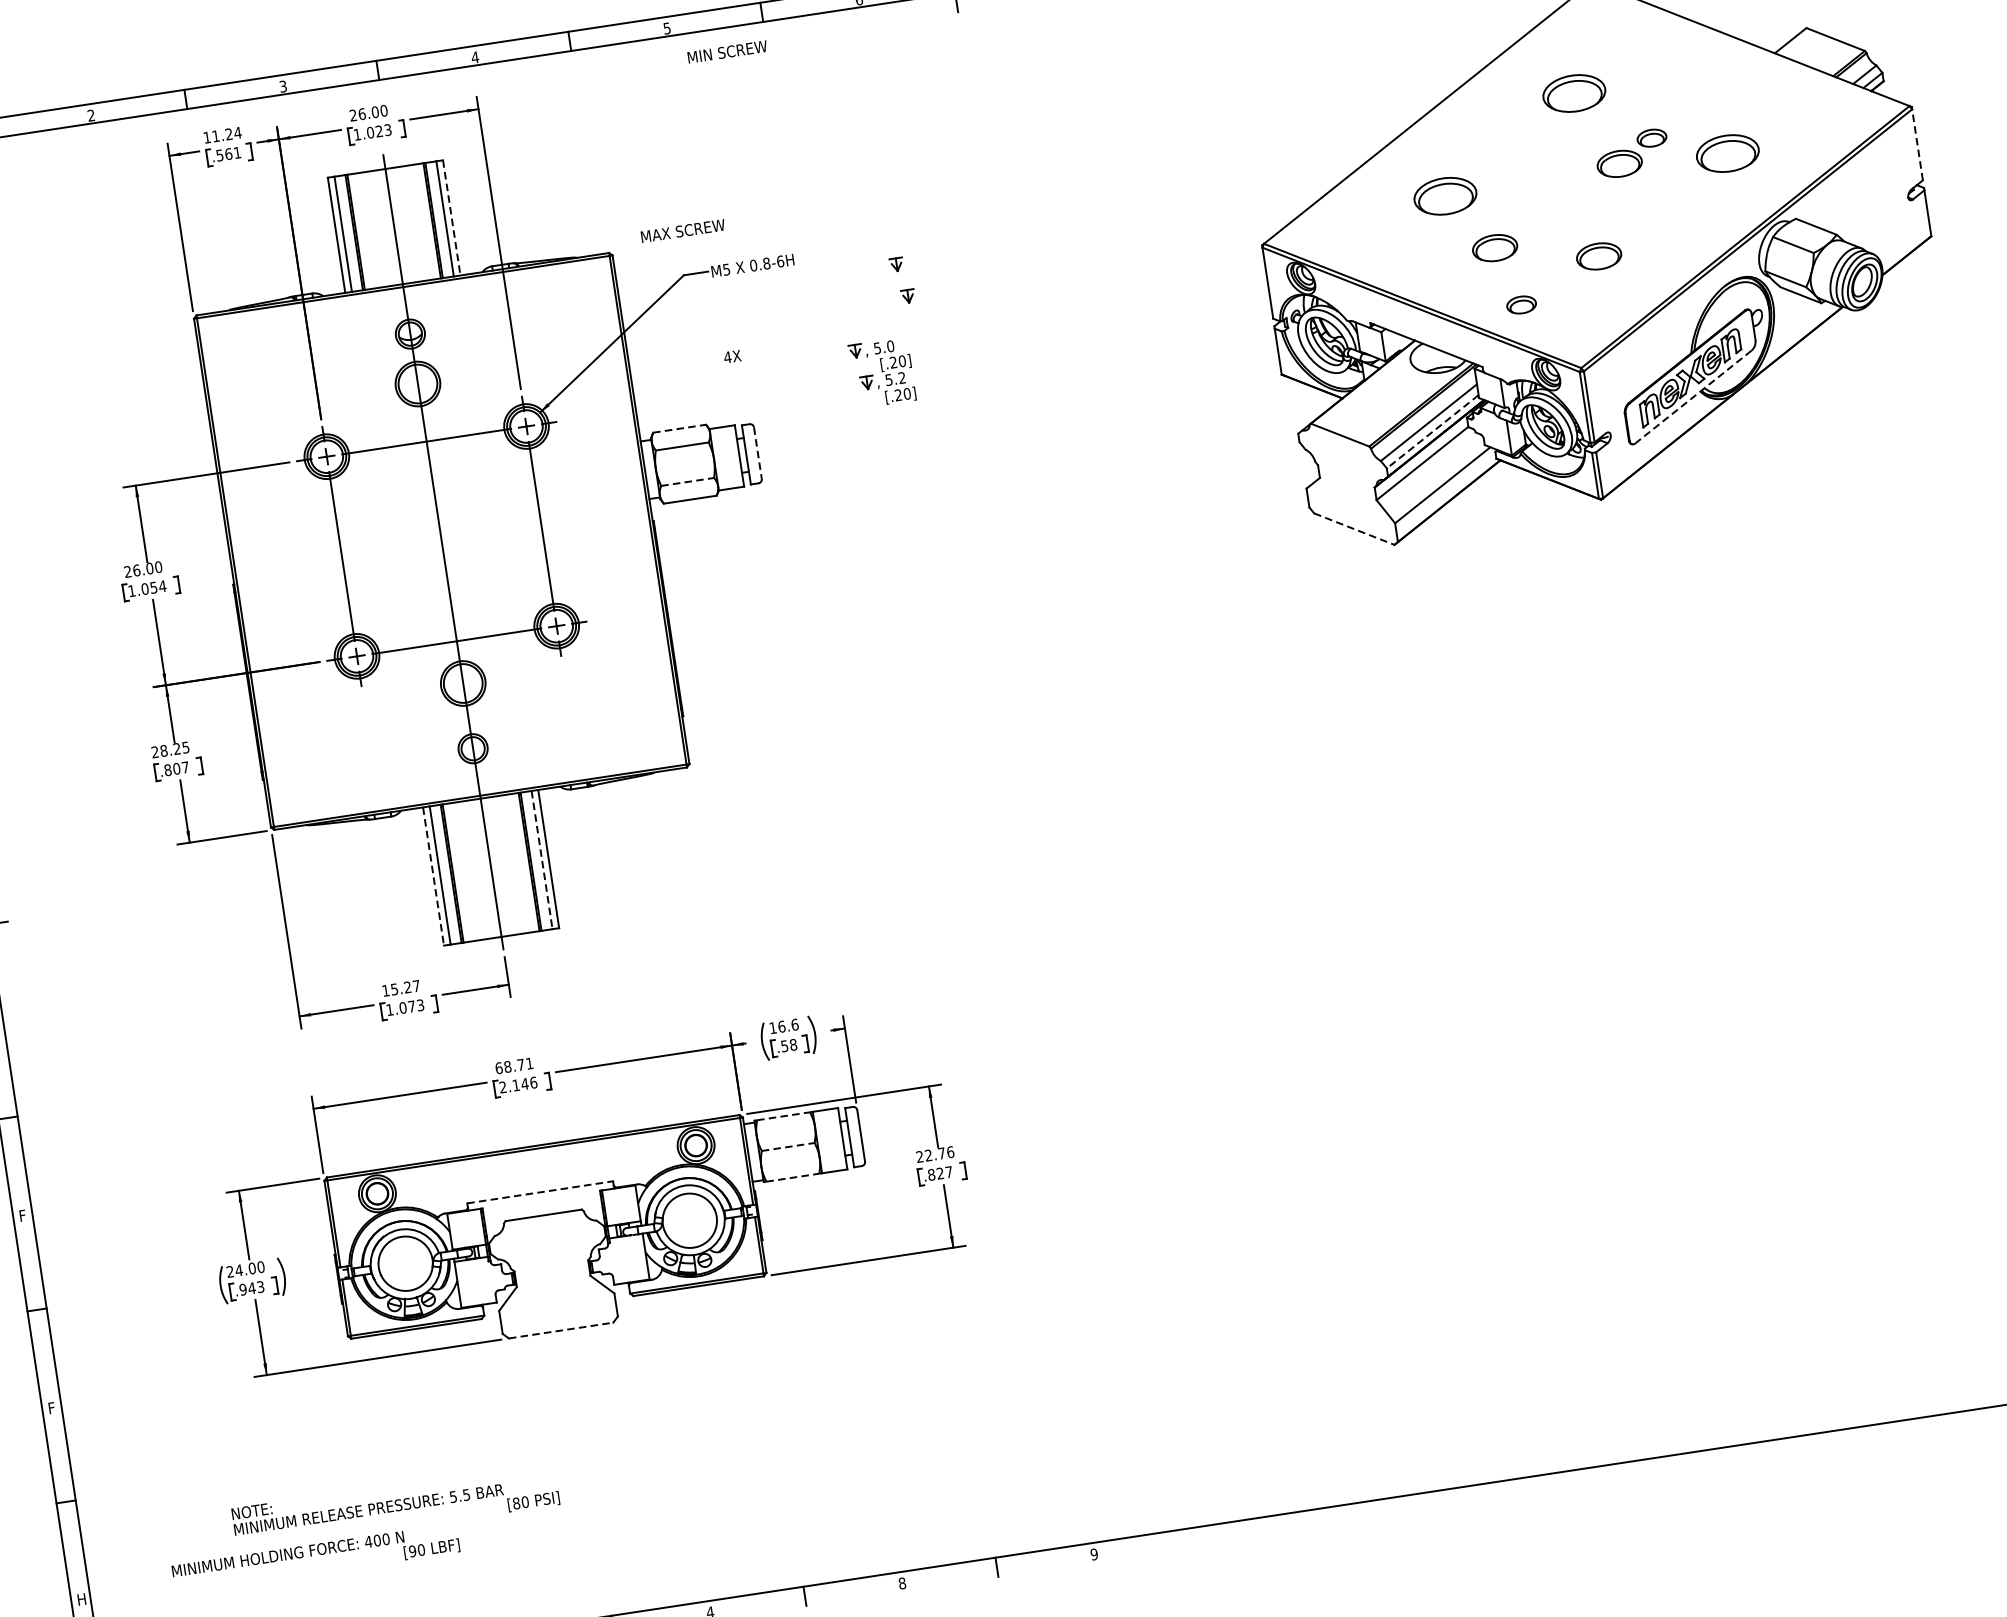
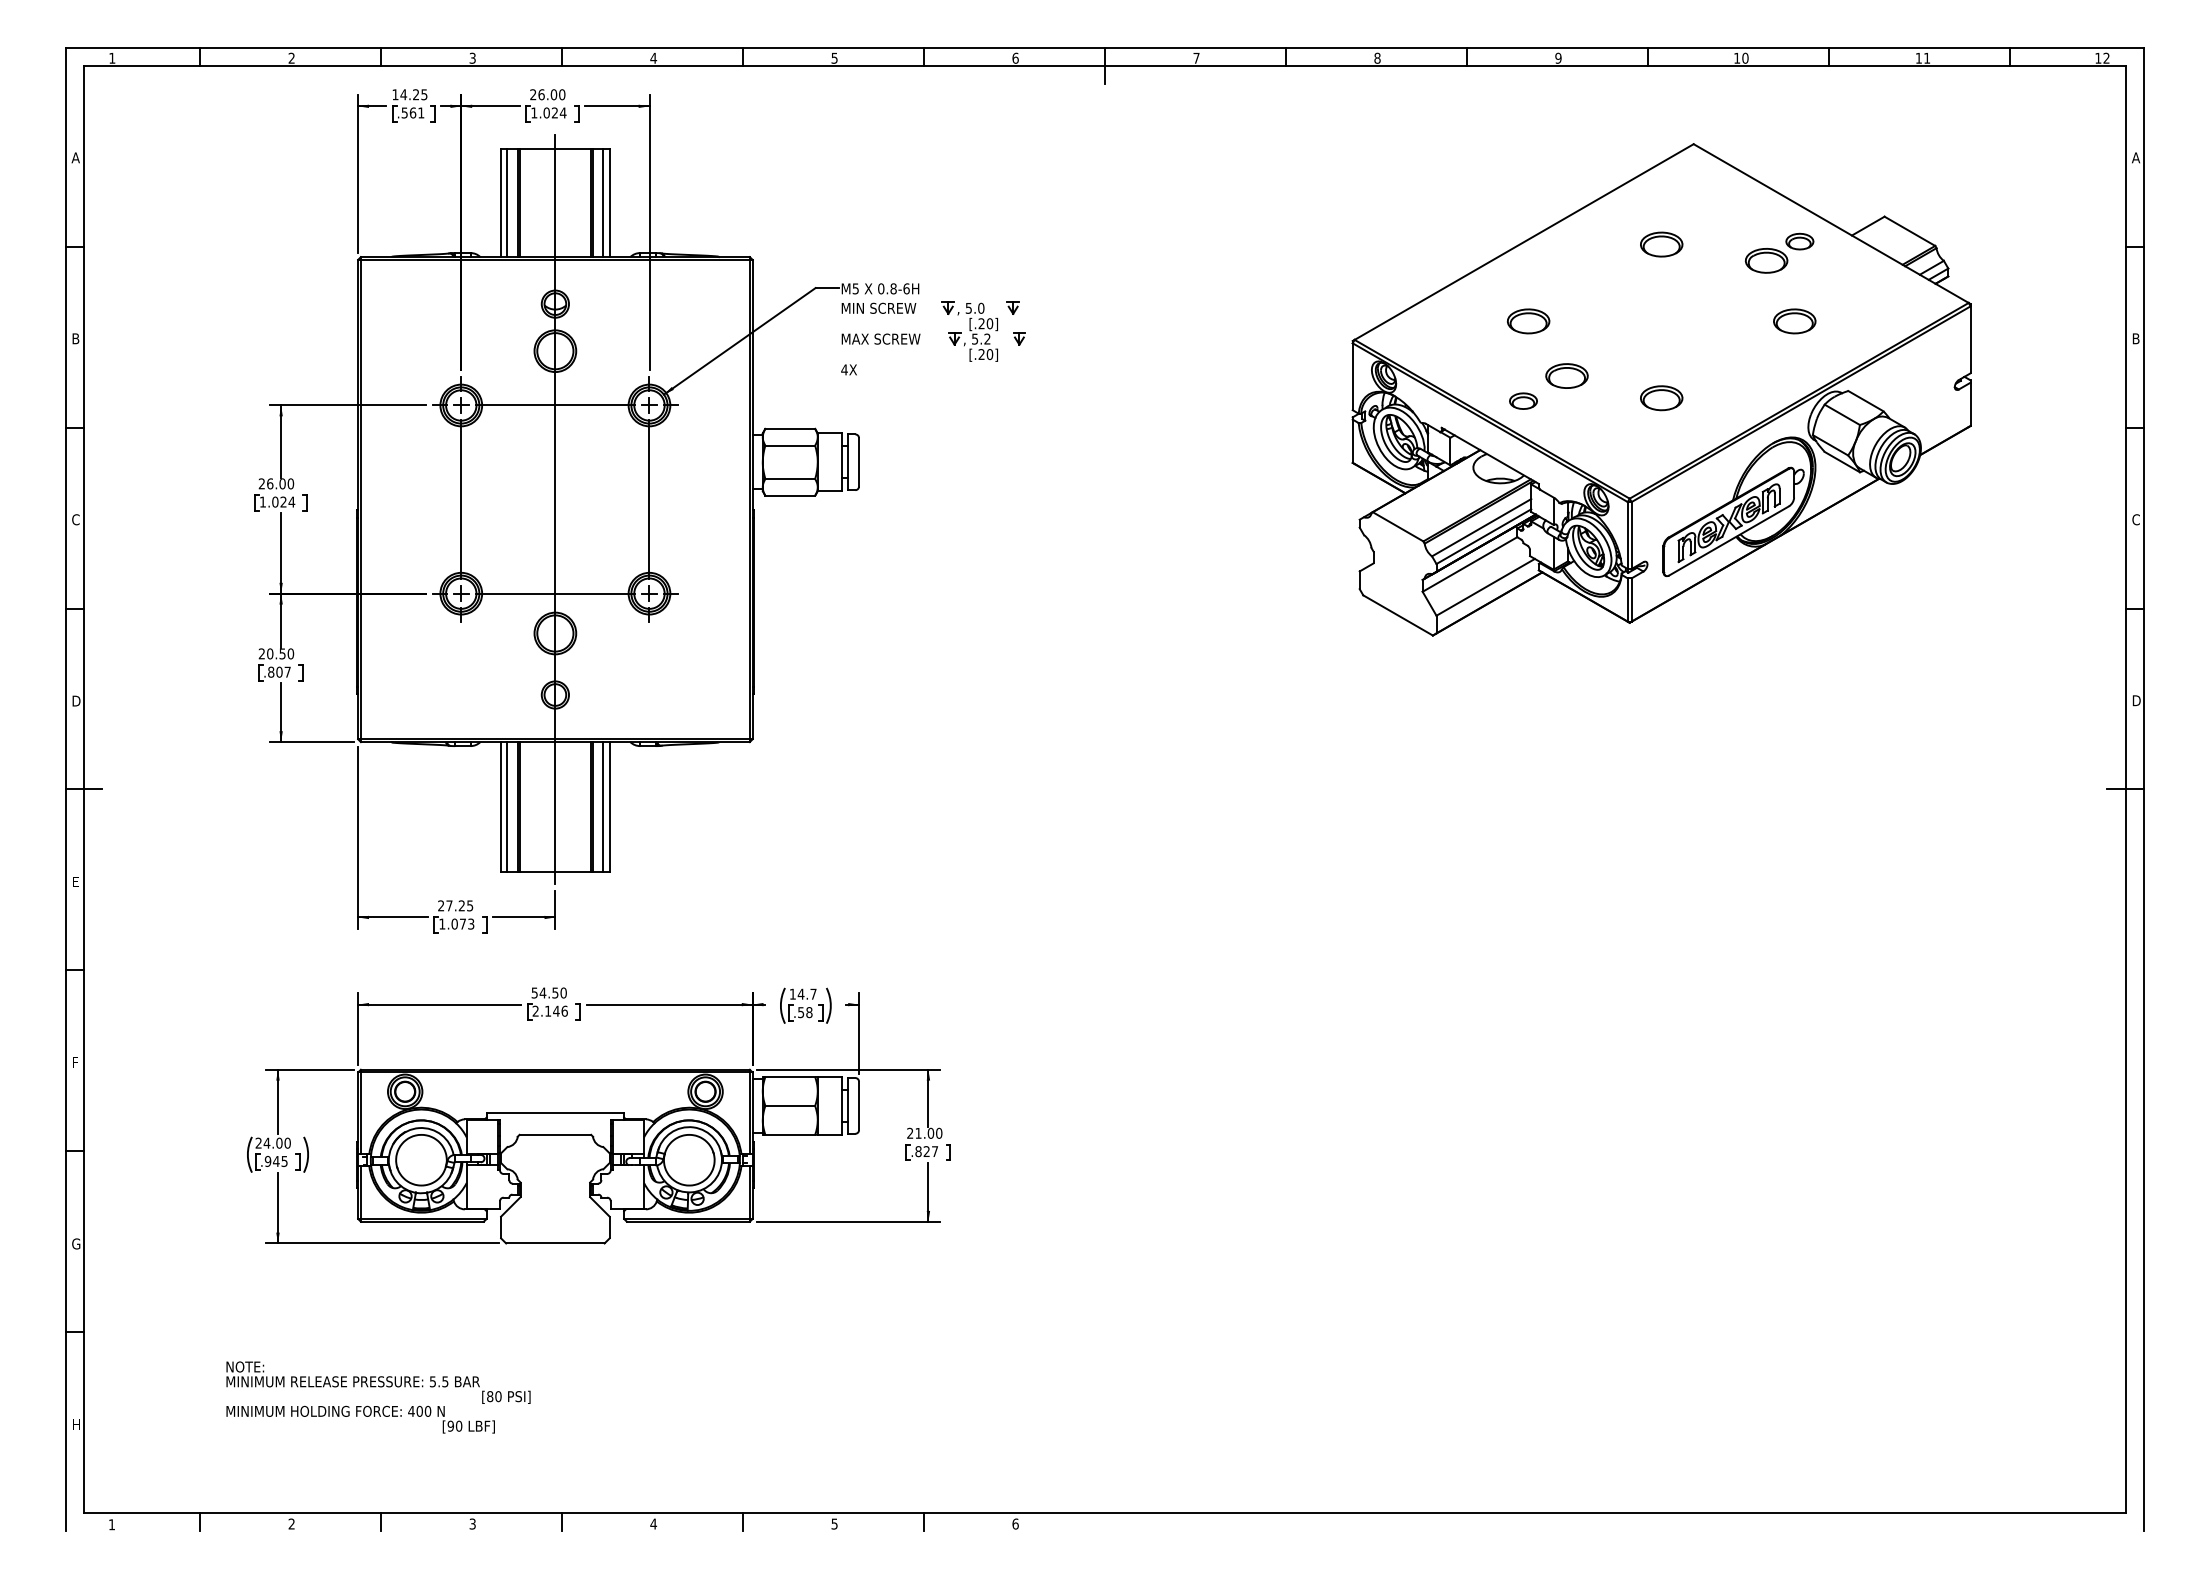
text: (726, 51) -> (878, 307), moved
part: (1574, 93) -> (1661, 244), size x0.71
text: (387, 129) -> (562, 112), 1.023 -> 1.024
text: (226, 134) -> (413, 94), 11.24 -> 14.25
line: (1917, 144) -> (1970, 339), dashed -> solid
part: (1632, 152) -> (1779, 252), moved
part: (1727, 153) -> (1794, 321), size x0.71
part: (1445, 196) -> (1528, 321), size x0.71
line: (451, 218) -> (609, 203), dashed -> solid
text: (682, 230) -> (880, 338), moved
part: (1521, 304) -> (1523, 400), moved
part: (881, 372) -> (969, 331), moved
line: (1692, 397) -> (1728, 541), dashed -> solid
line: (679, 428) -> (790, 428), dashed -> solid
line: (1432, 431) -> (1483, 536), dashed -> solid
line: (758, 453) -> (859, 462), dashed -> solid
line: (687, 482) -> (790, 479), dashed -> solid
line: (1354, 529) -> (1398, 615), dashed -> solid
text: (153, 587) -> (283, 501), 1.054 -> 1.024
text: (174, 748) -> (280, 653), 28.25 -> 20.50
line: (542, 860) -> (603, 807), dashed -> solid
line: (434, 876) -> (501, 807), dashed -> solid
text: (400, 988) -> (455, 905), 15.27 -> 27.25
text: (787, 1025) -> (806, 993), 16.6 -> 14.7
text: (513, 1065) -> (548, 992), 68.71 -> 54.50
line: (783, 1115) -> (790, 1076), dashed -> solid
line: (788, 1146) -> (790, 1105), dashed -> solid
text: (939, 1152) -> (928, 1132), 22.76 -> 21.00
line: (793, 1177) -> (790, 1134), dashed -> solid
line: (540, 1192) -> (555, 1113), dashed -> solid
text: (260, 1286) -> (284, 1160), .943 -> .945
line: (561, 1330) -> (555, 1243), dashed -> solid
text: (53, 1407) -> (76, 1243), F -> G
text: (1094, 1553) -> (1015, 1523), 9 -> 6
text: (315, 1558) -> (360, 1419), moved
text: (902, 1582) -> (834, 1523), 8 -> 5

